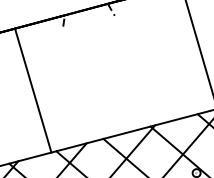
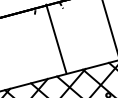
line: (33, 89) -> (56, 38), moved

